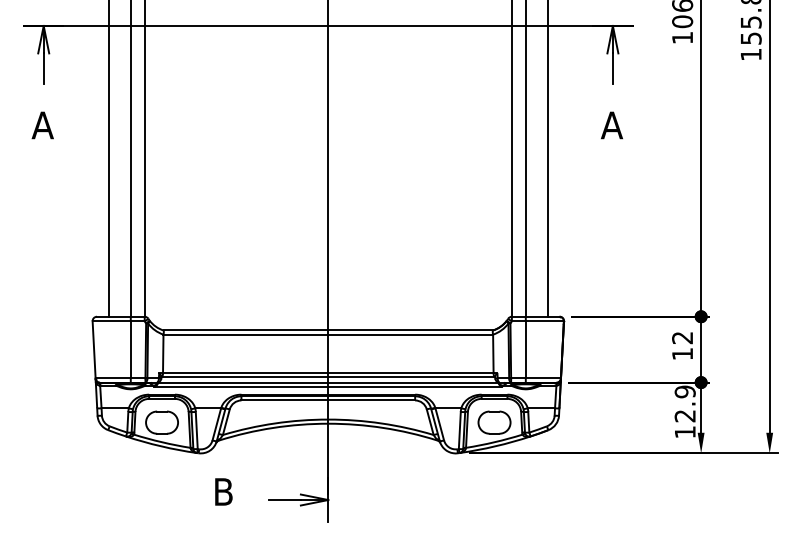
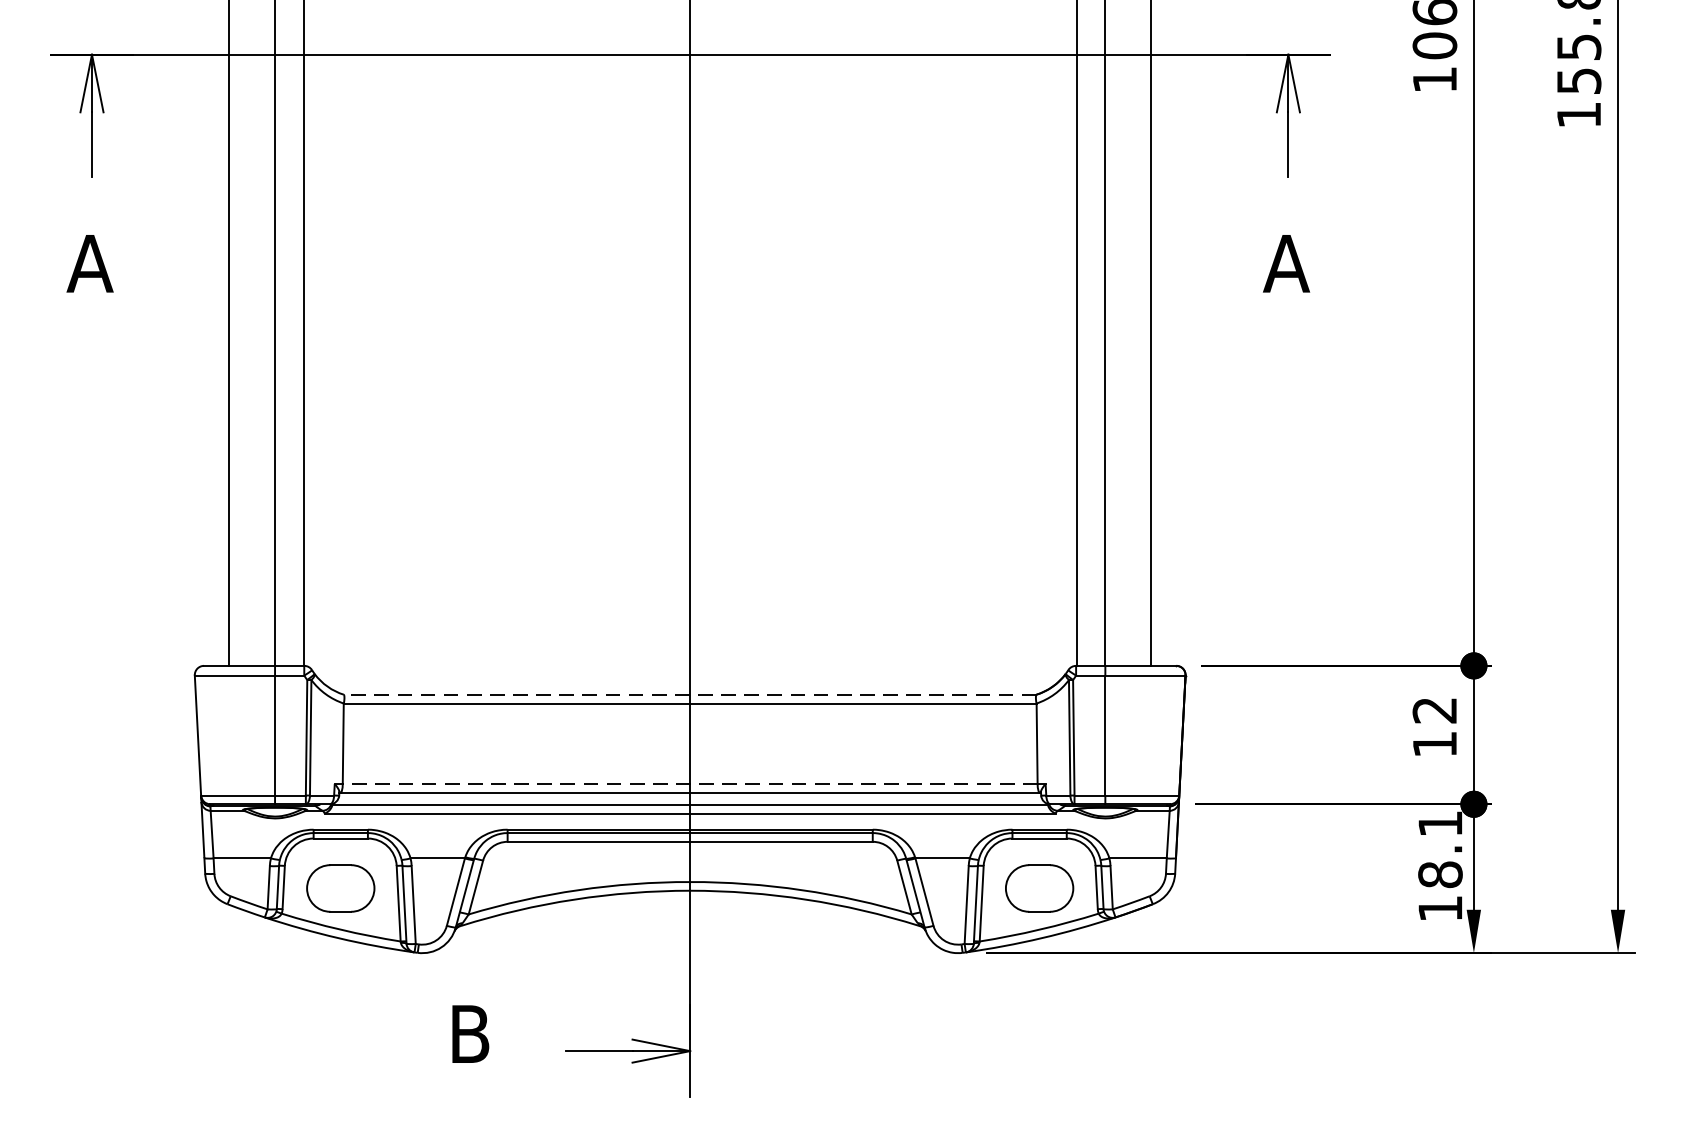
line: (328, 330) -> (690, 694), solid -> dashed
line: (327, 372) -> (688, 783), solid -> dashed
text: (684, 403) -> (1438, 848), 12.9 -> 18.1

